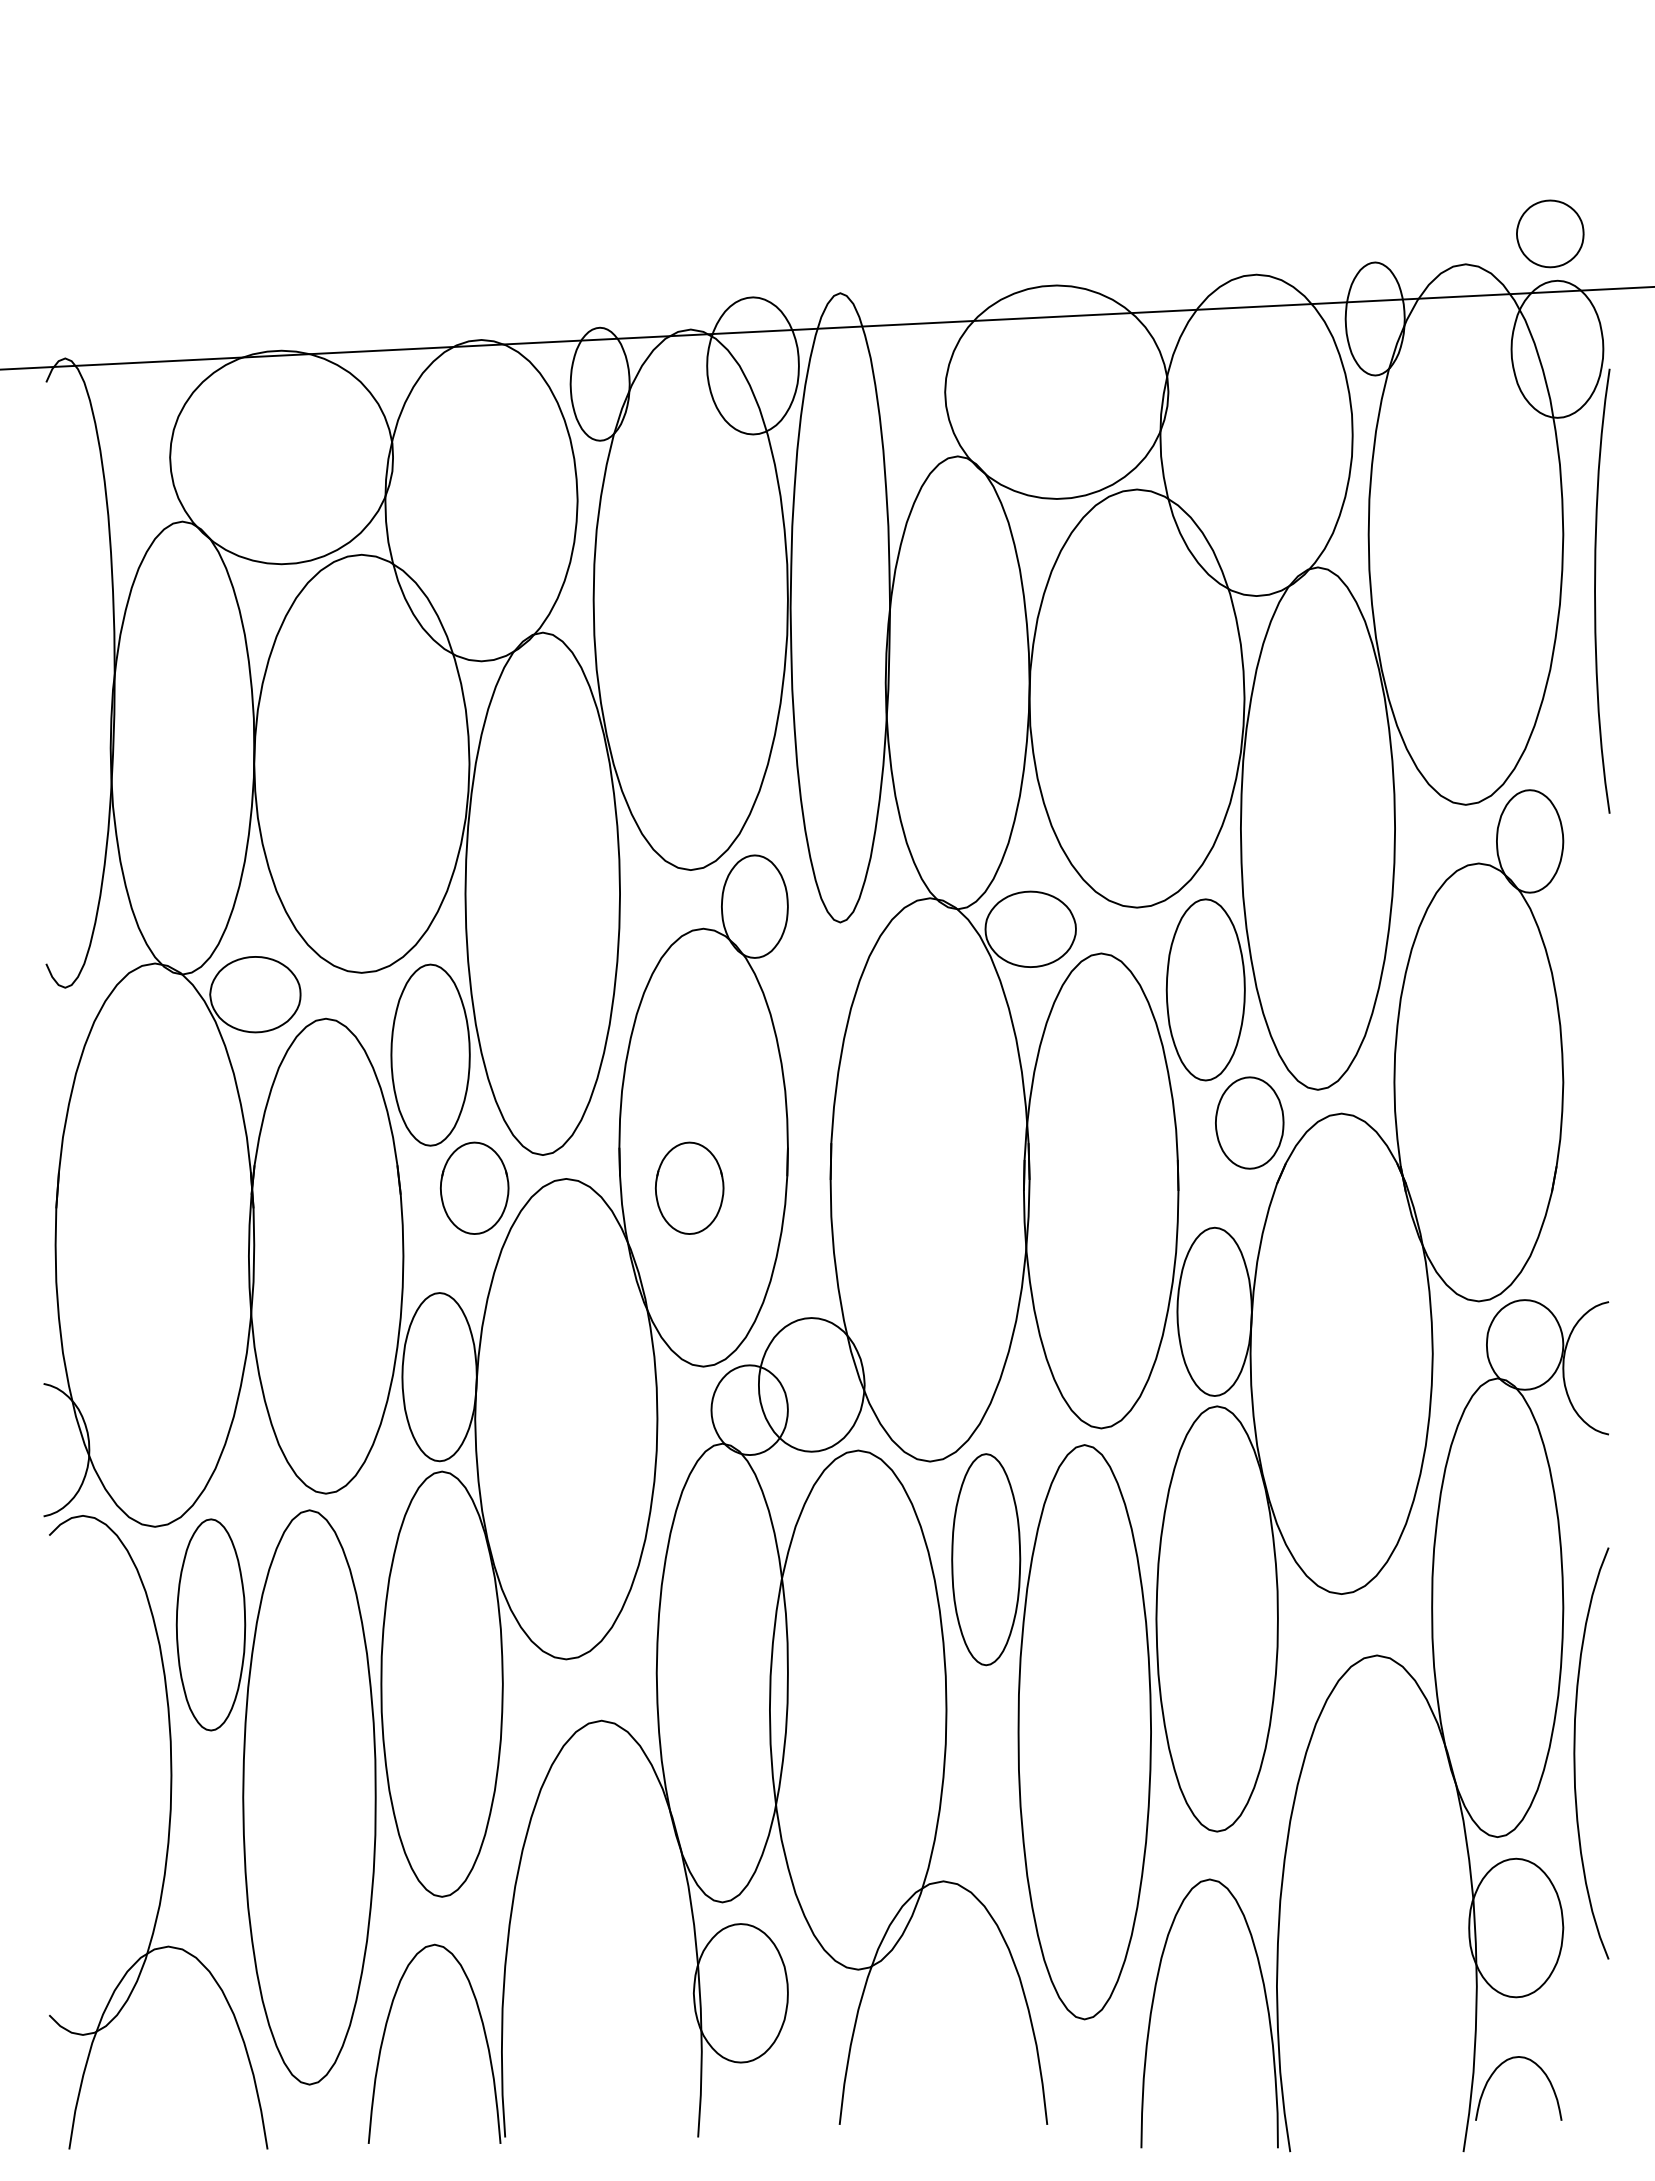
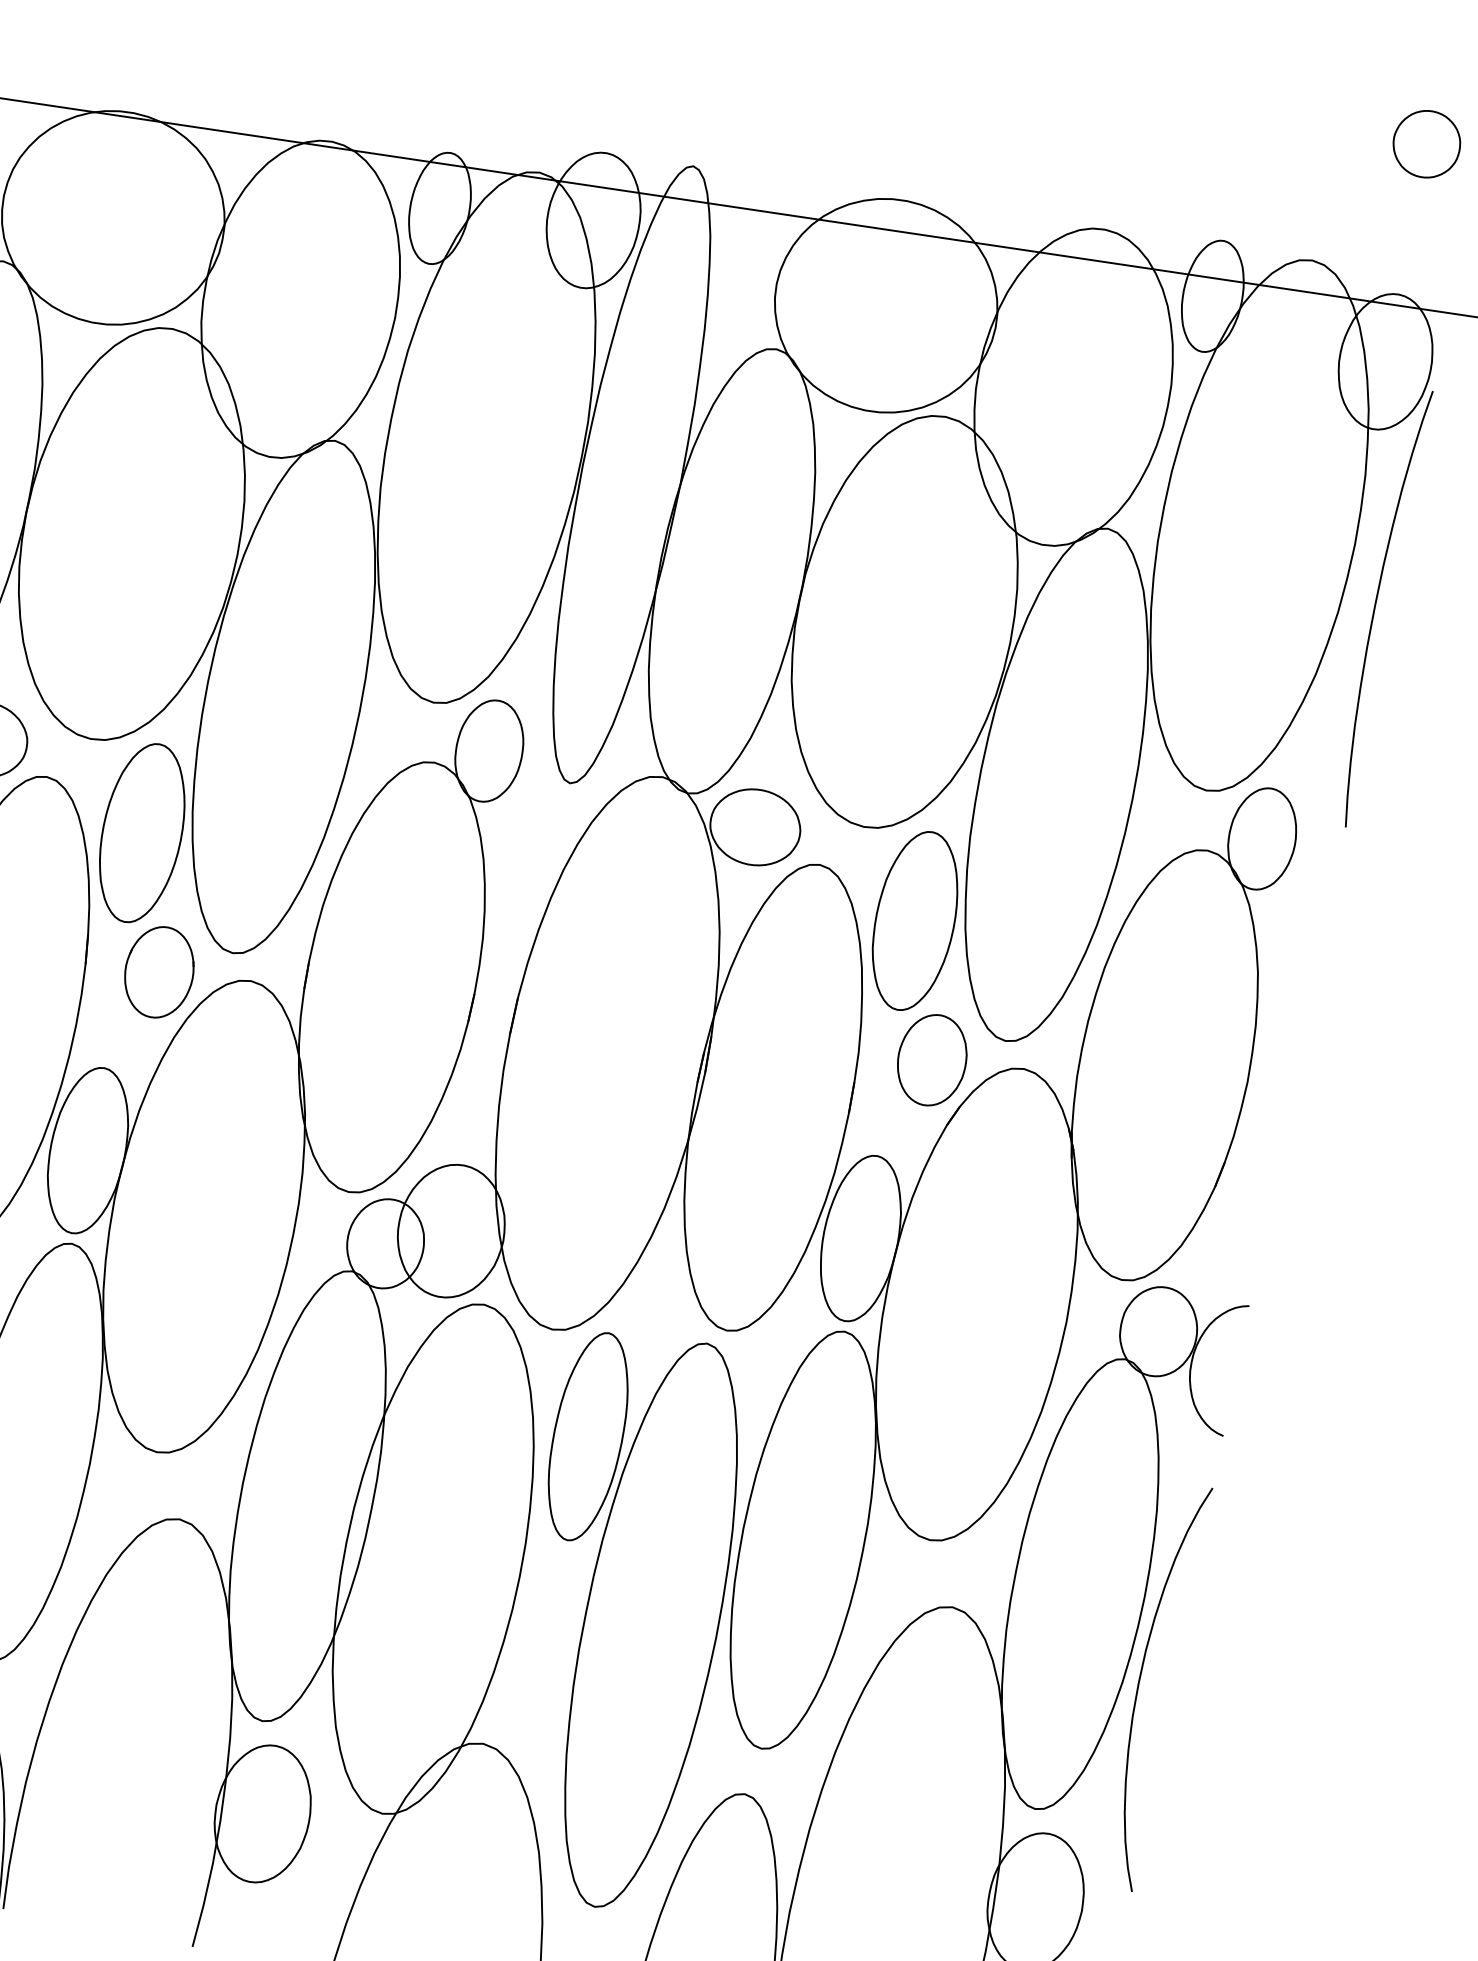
part: (1550, 233) -> (1427, 143), moved
part: (689, 1187) -> (370, 1013), removed
curve: (1575, 1753) -> (1139, 1683), moved

